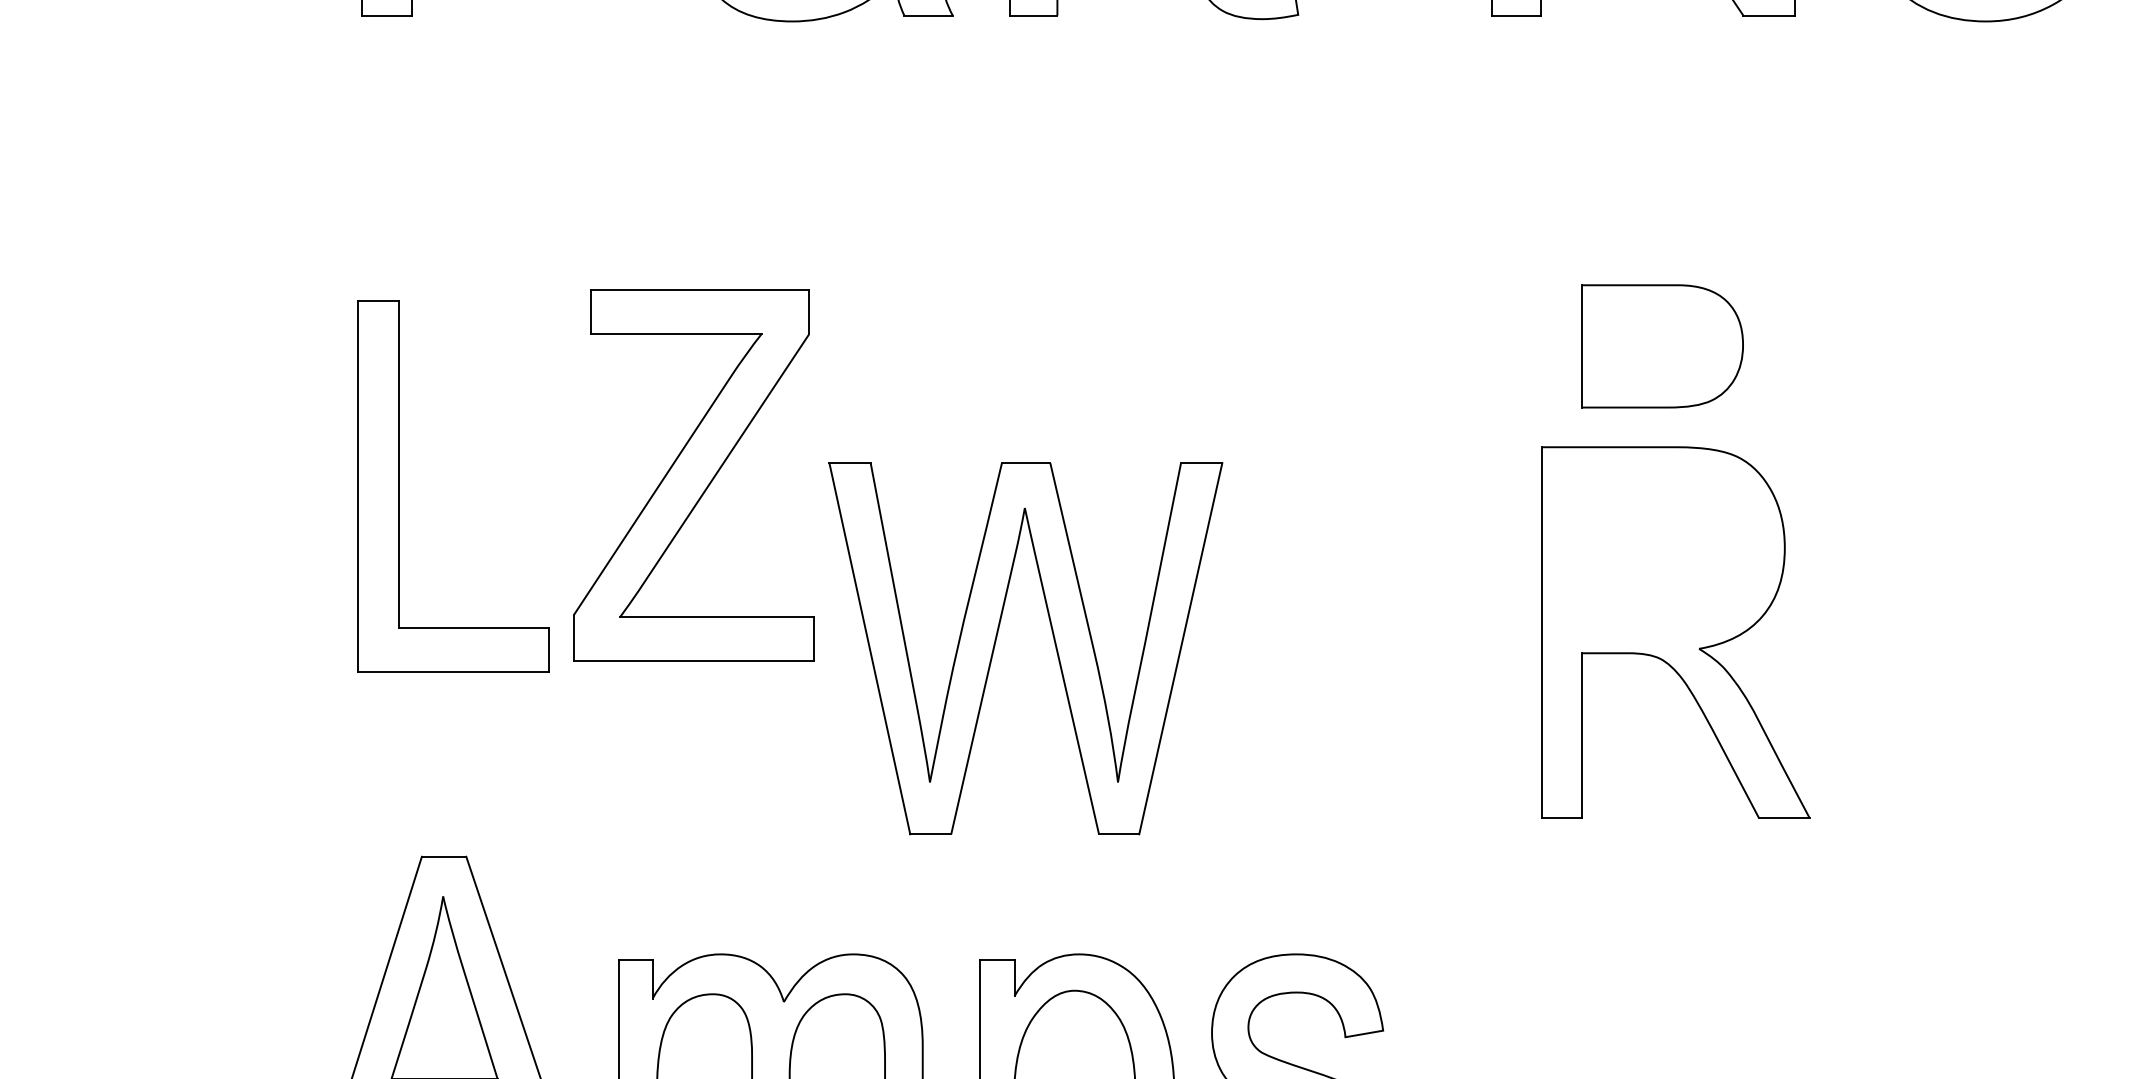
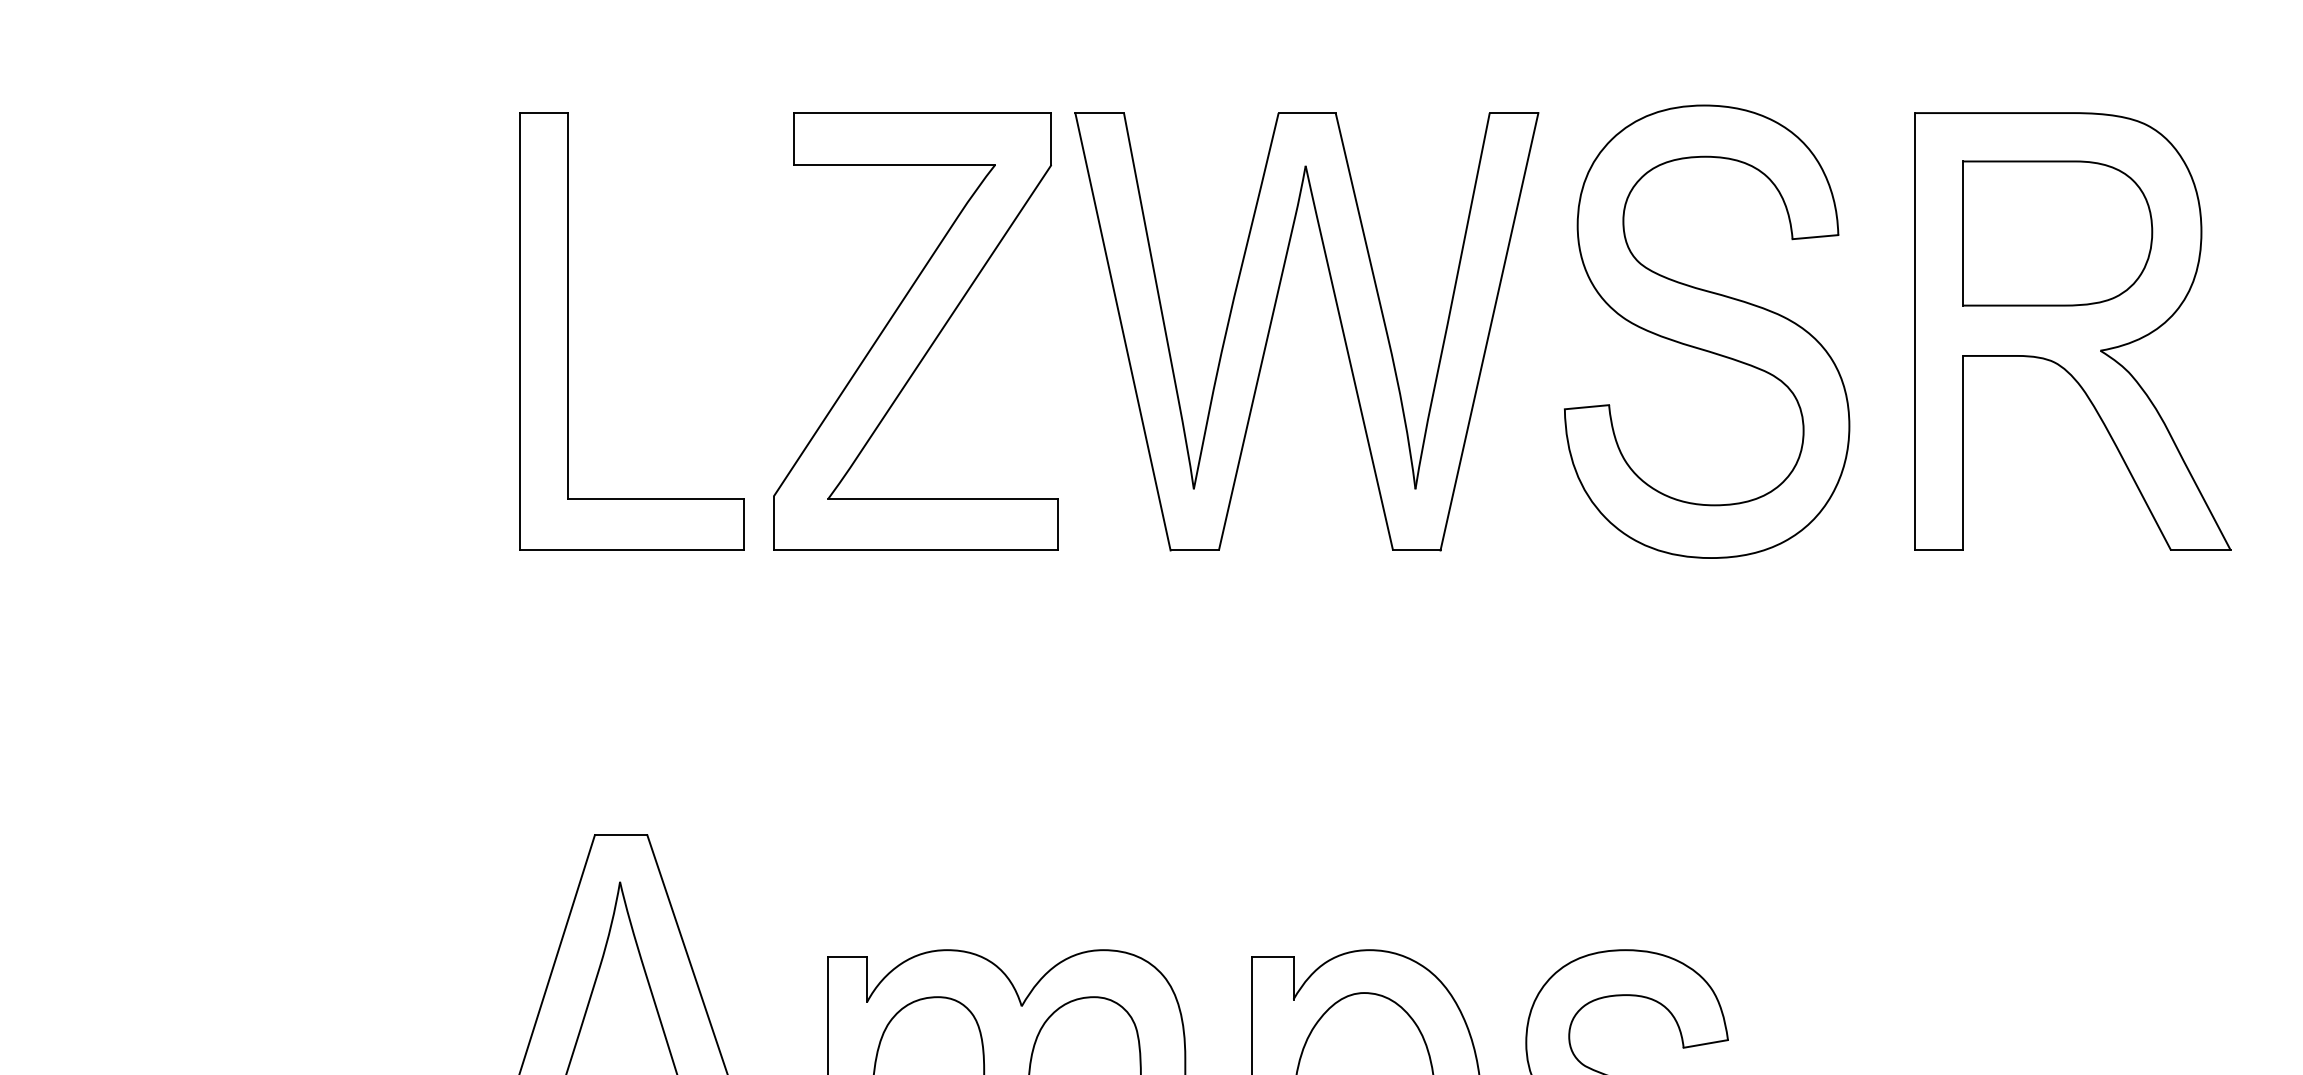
part: (1364, 429) -> (1706, 331), added
part: (693, 475) -> (915, 331), moved
part: (399, 486) -> (568, 331), moved
part: (1675, 632) -> (2072, 331), moved
part: (1053, 640) -> (1339, 322), moved

